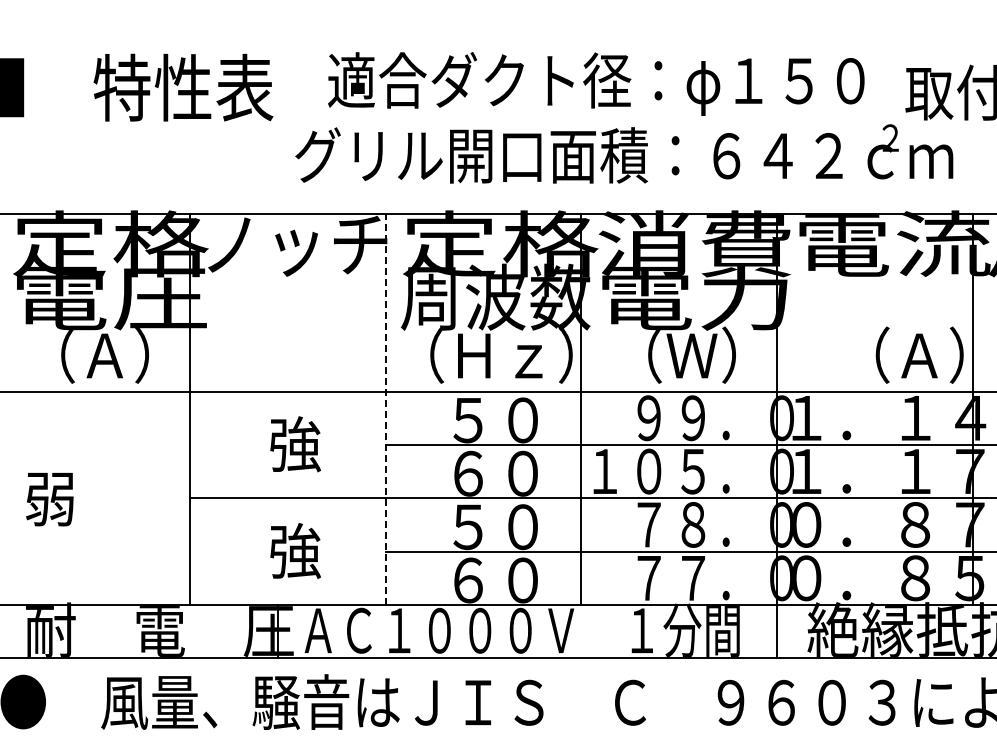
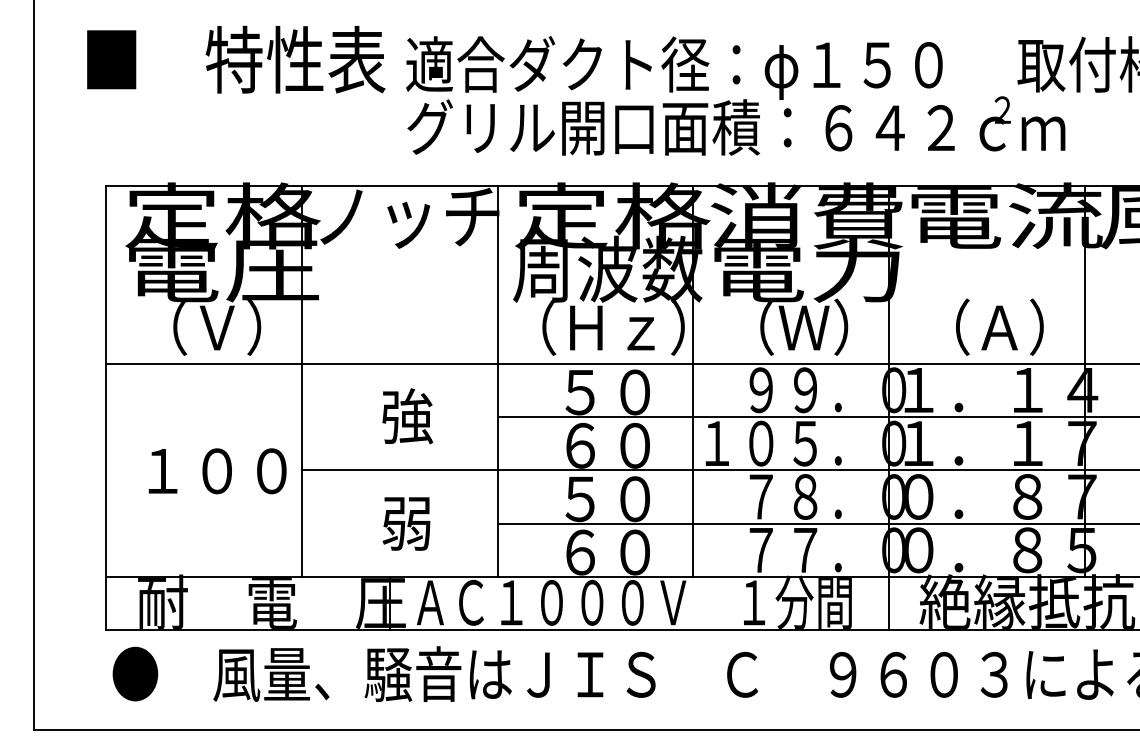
text: (596, 83) -> (674, 67), moved
text: (919, 354) -> (999, 326), moved
text: (104, 355) -> (216, 327), （Ａ） -> （Ｖ）
line: (385, 409) -> (497, 381), dashed -> solid
text: (100, 499) -> (212, 471), 弱 -> １００
text: (295, 550) -> (407, 522), 強 -> 弱

